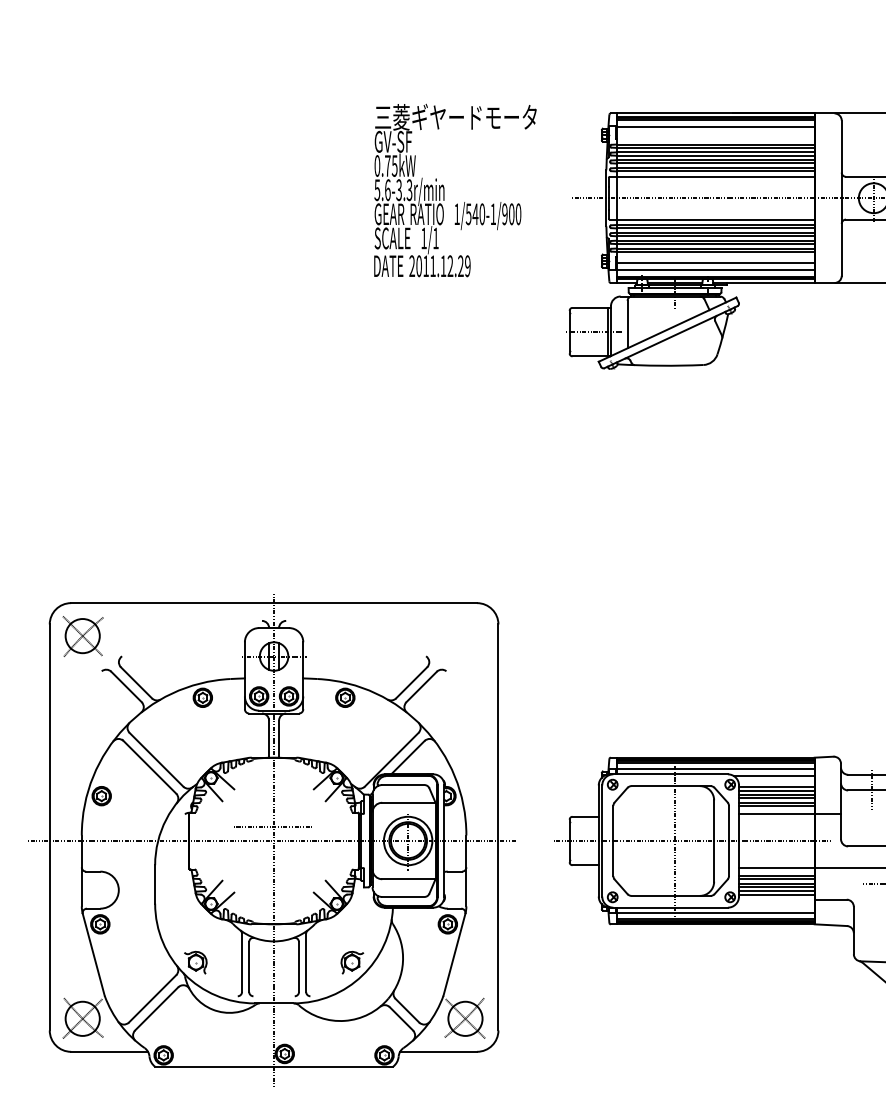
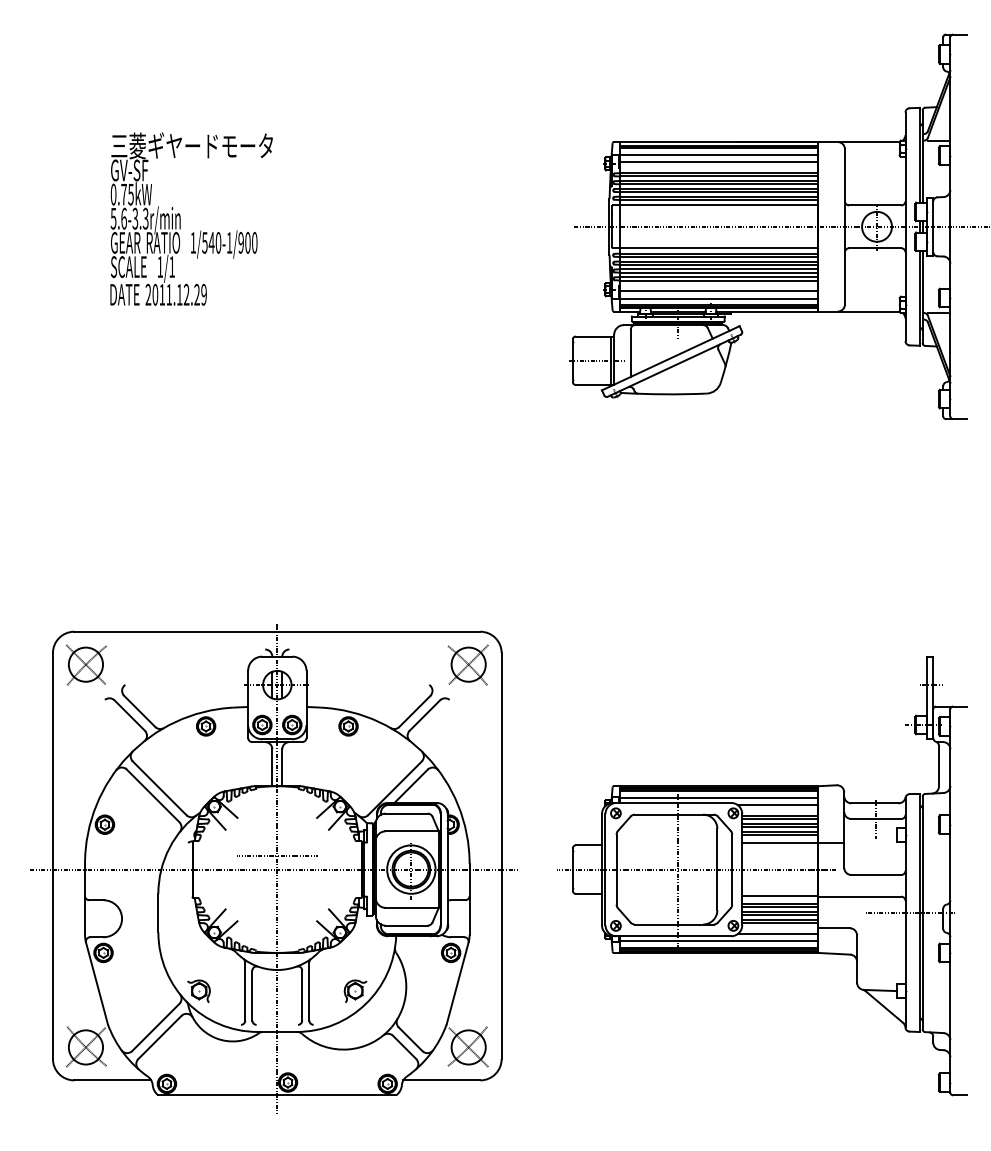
line: (715, 133) -> (718, 162), added
text: (455, 189) -> (191, 218), moved
part: (464, 635) -> (467, 664), added
line: (774, 905) -> (777, 934), added

